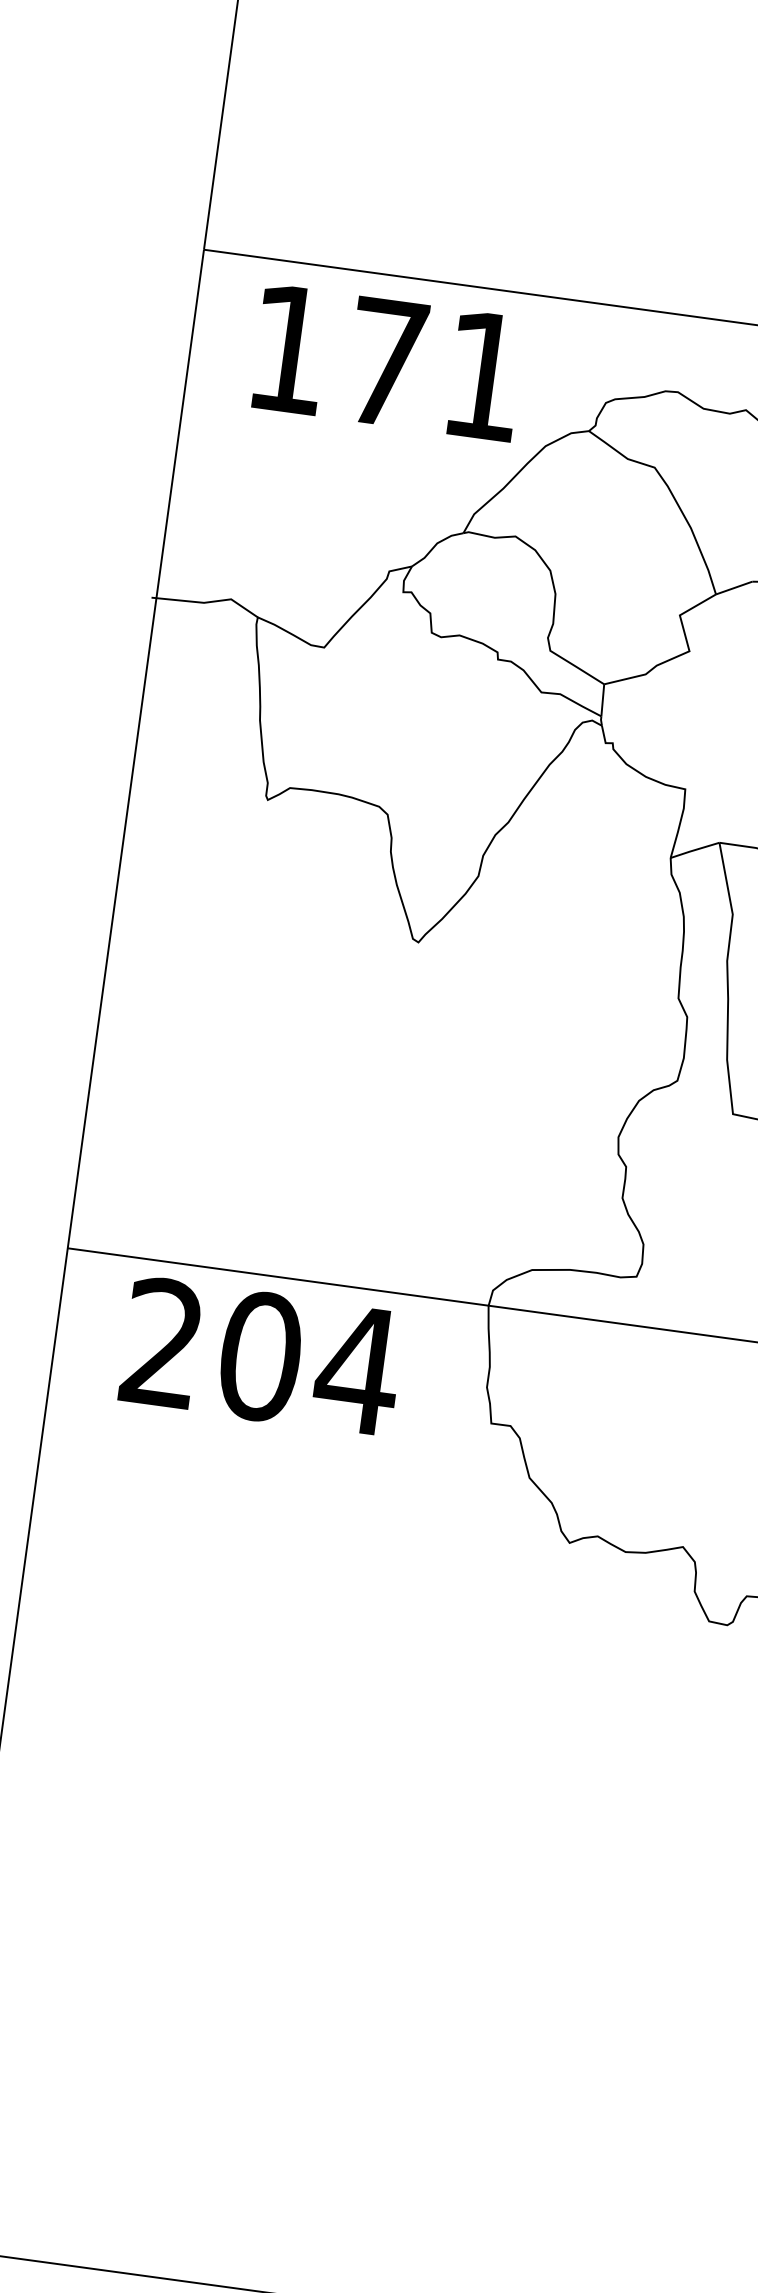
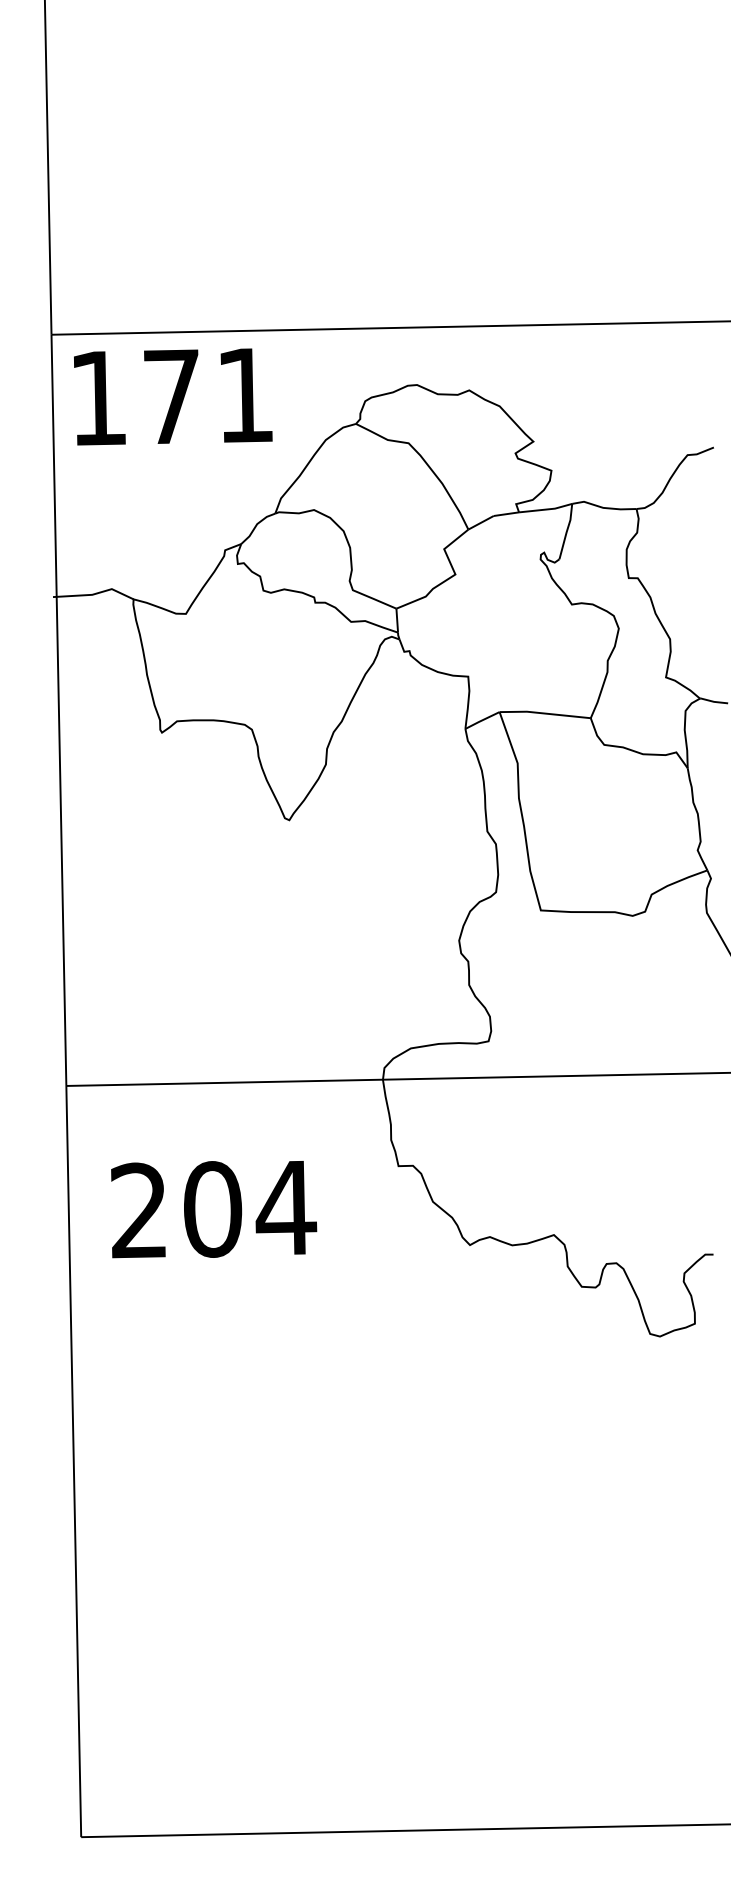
text: (388, 362) -> (173, 396), moved
text: (262, 1356) -> (214, 1209), moved

